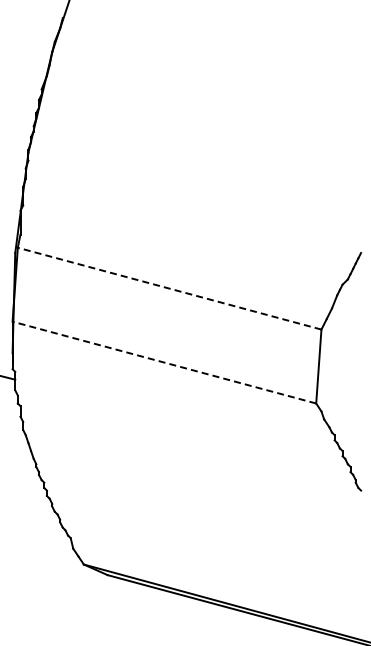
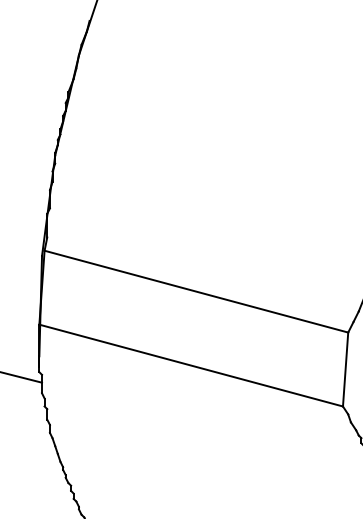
line: (169, 288) -> (196, 291), dashed -> solid
line: (163, 362) -> (190, 365), dashed -> solid

